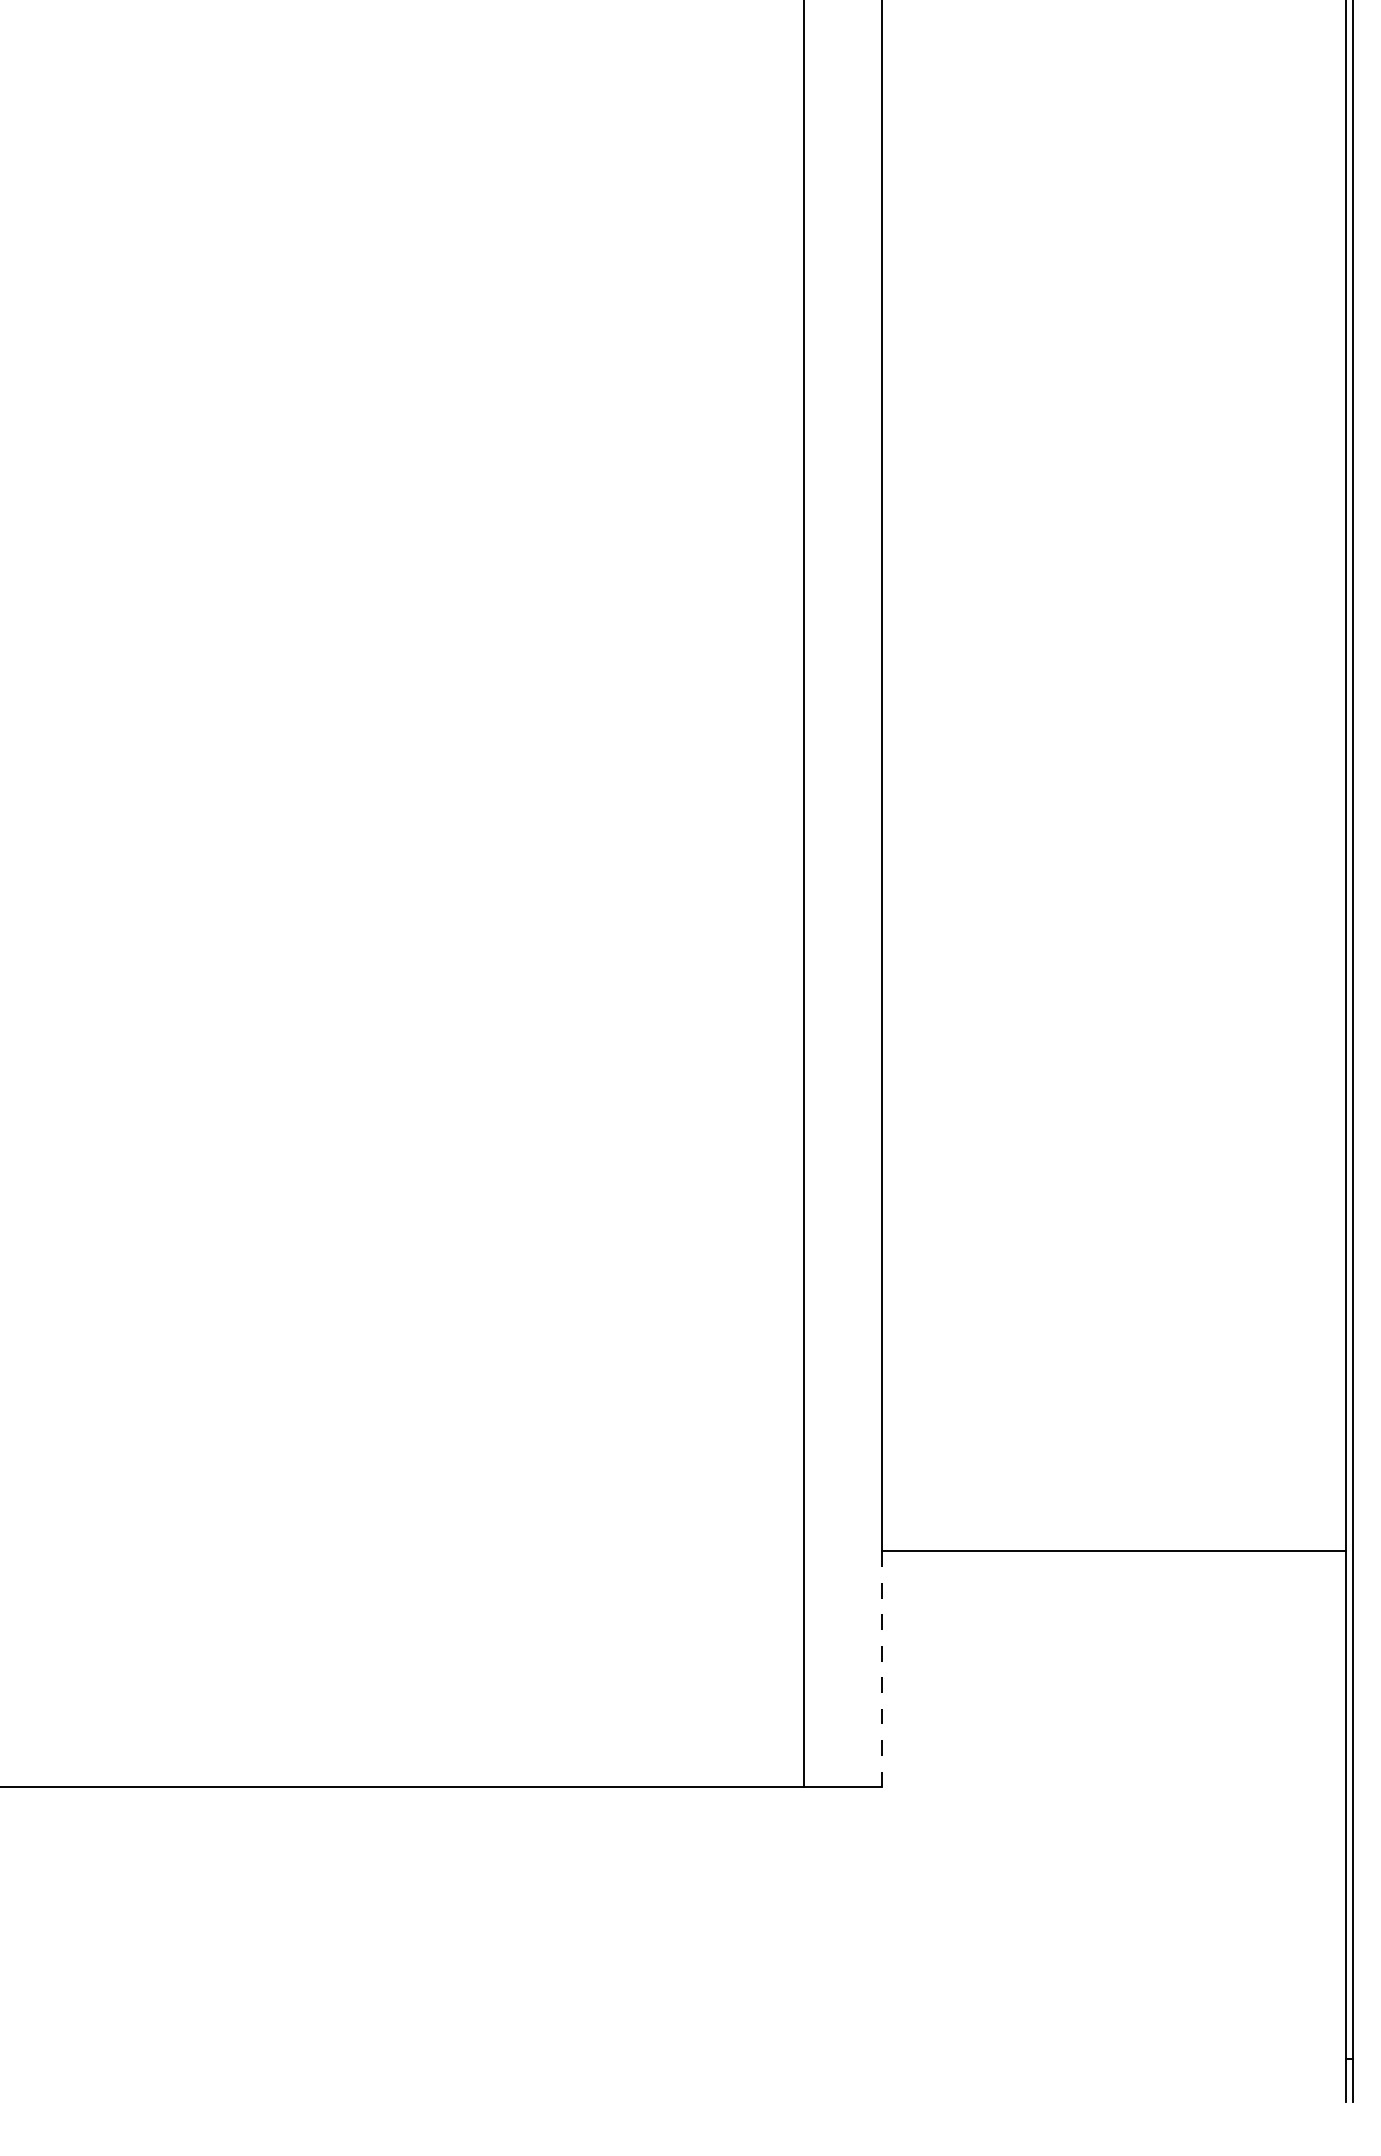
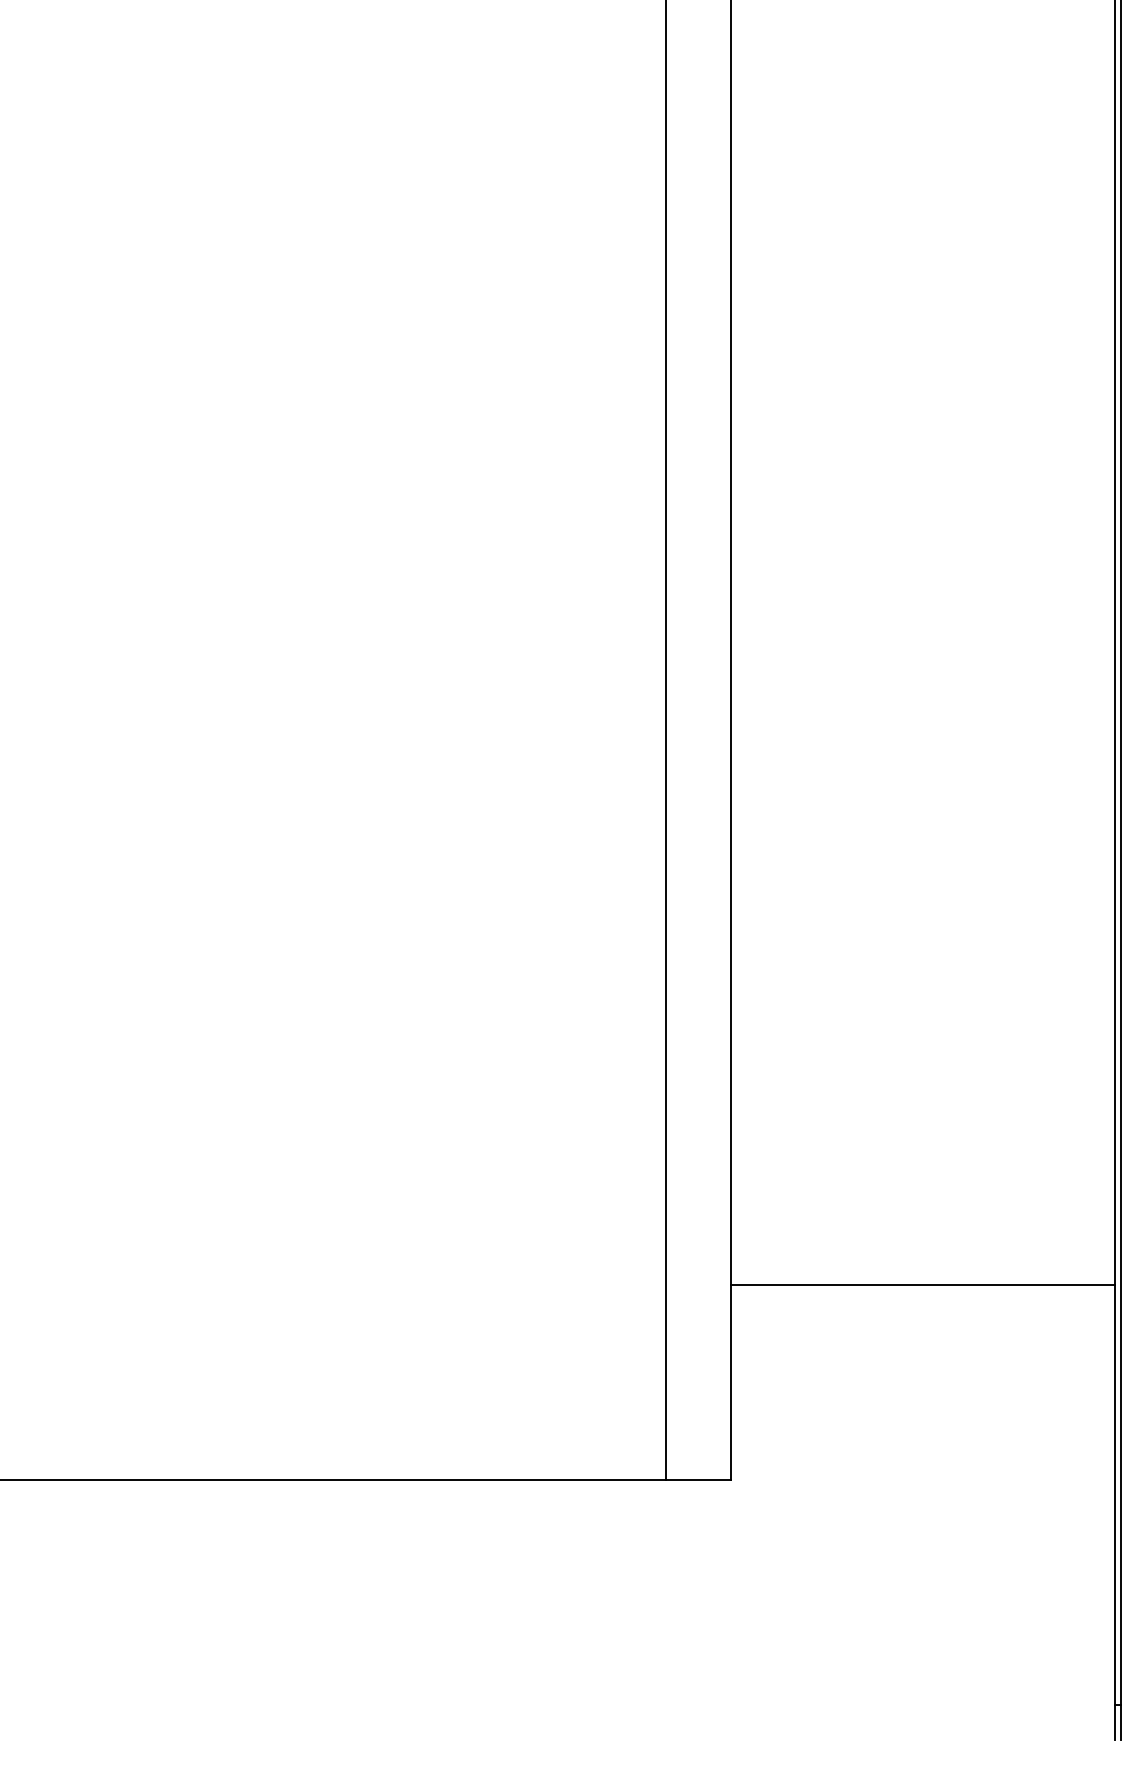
line: (882, 1669) -> (730, 1382), dashed -> solid

